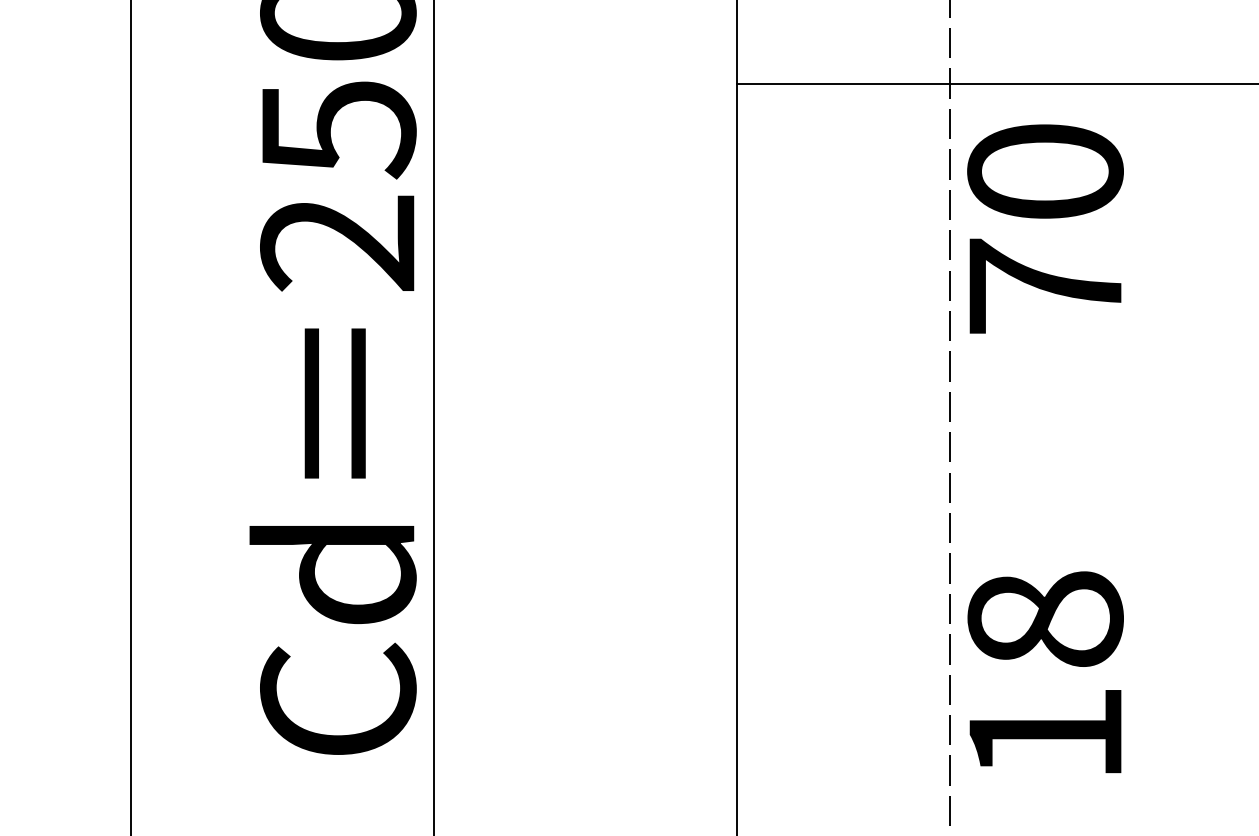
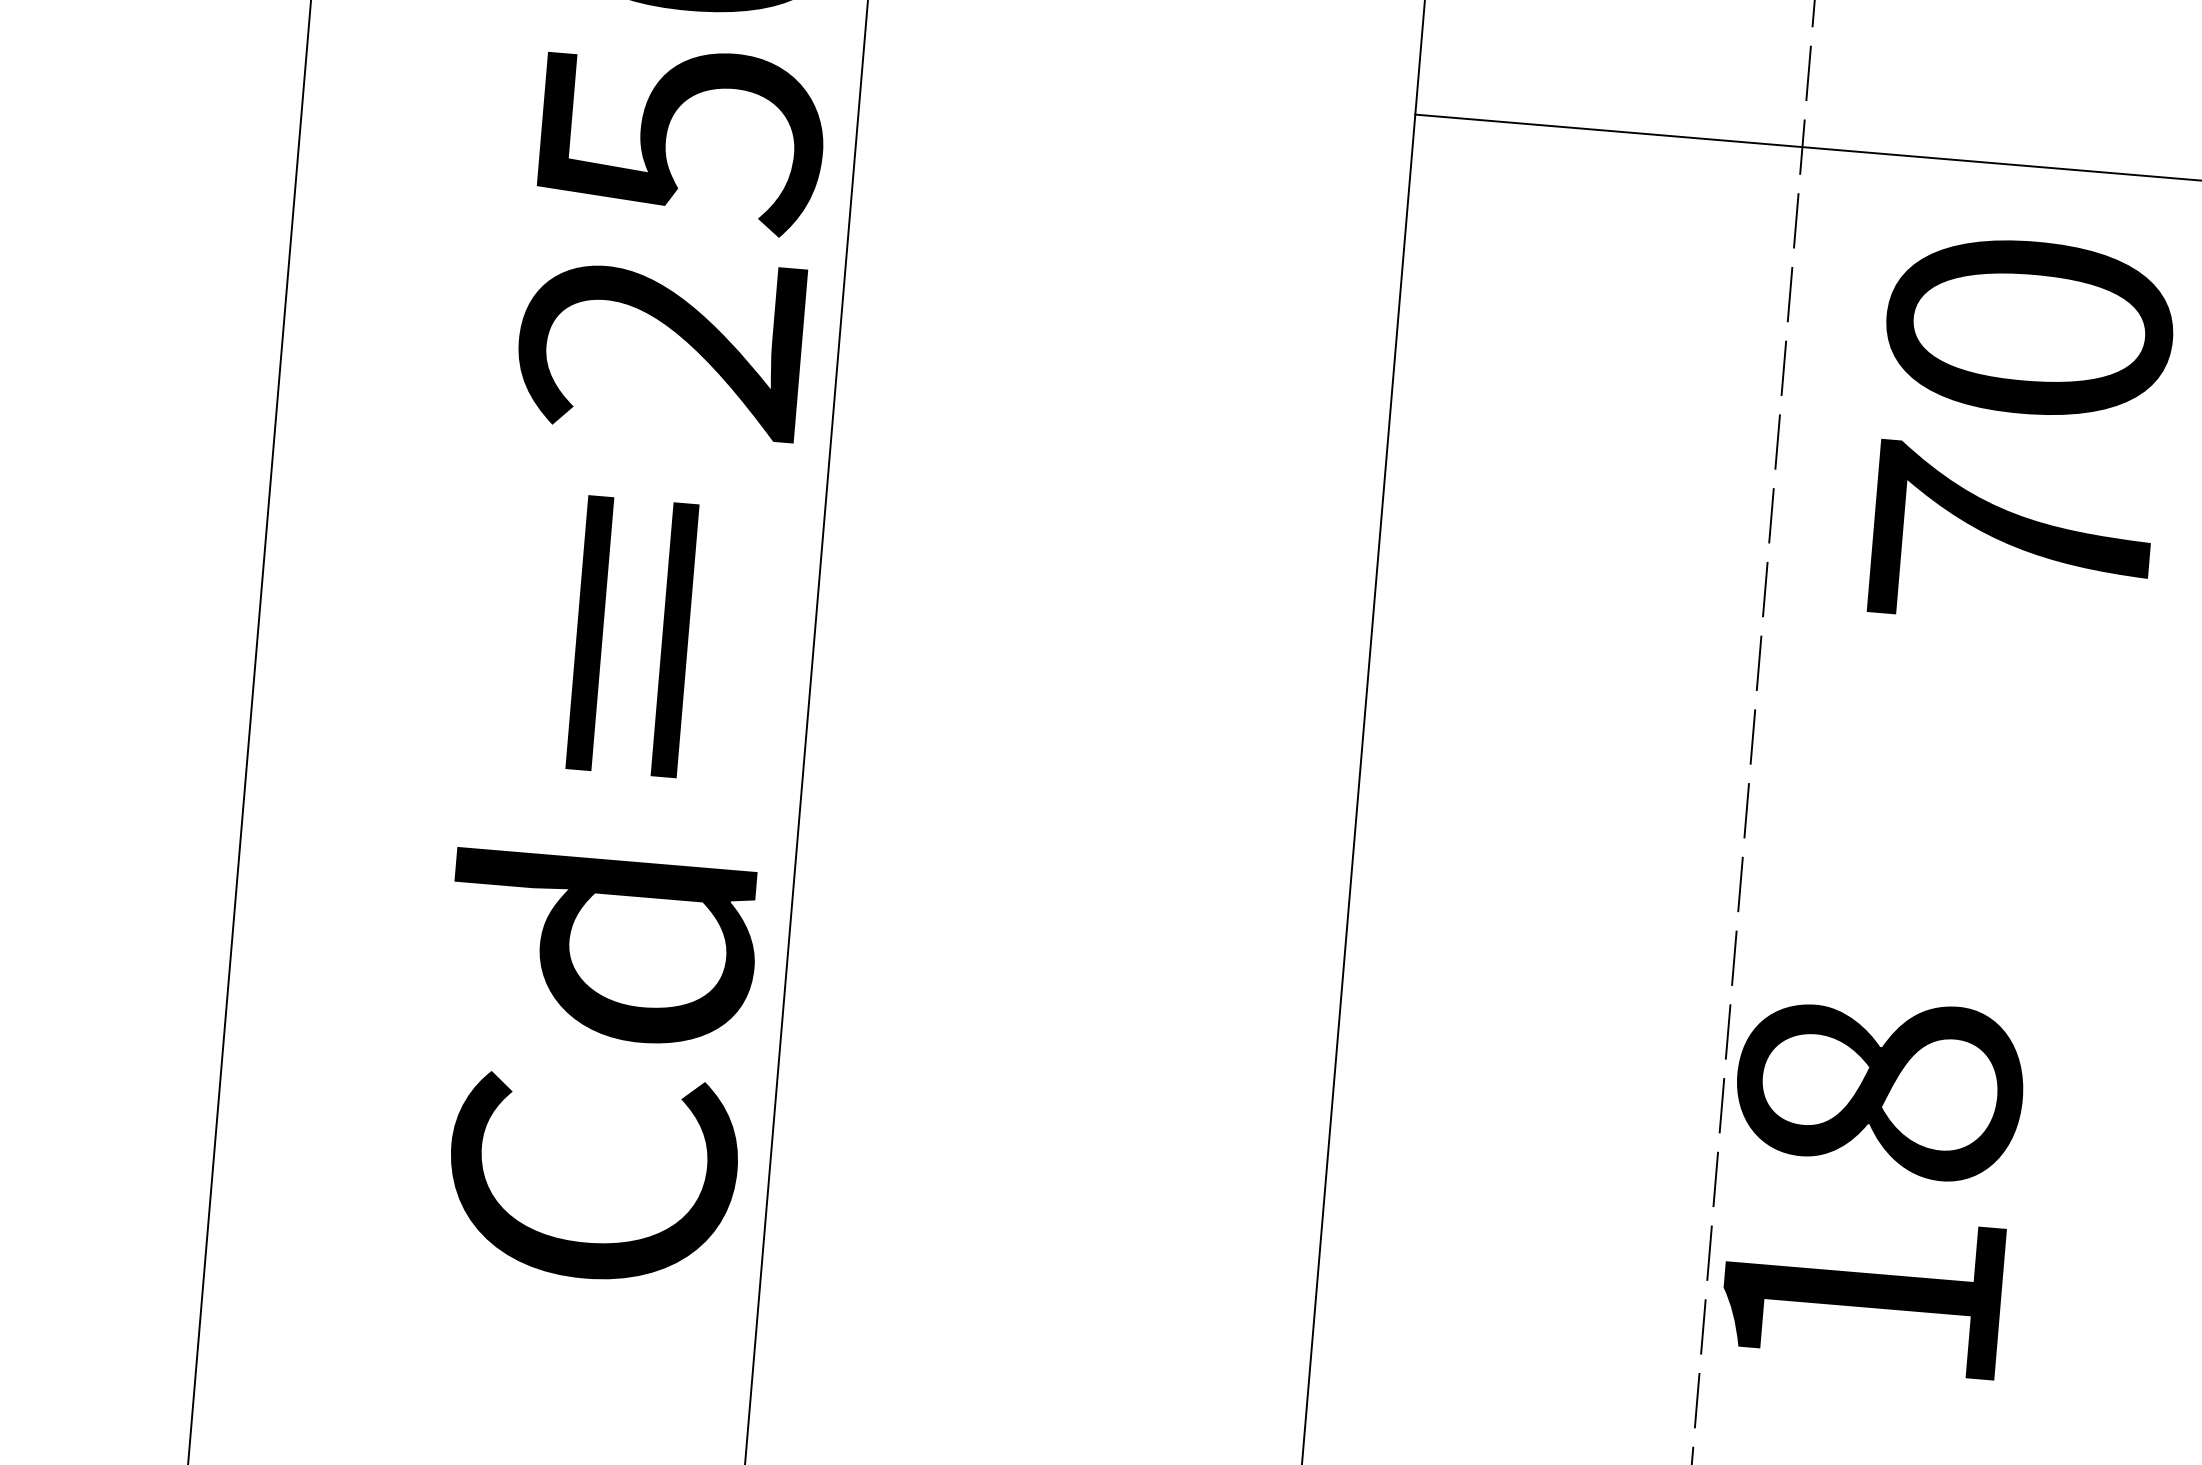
text: (1045, 228) -> (2020, 431), moved
text: (1045, 672) -> (1871, 1185), moved

